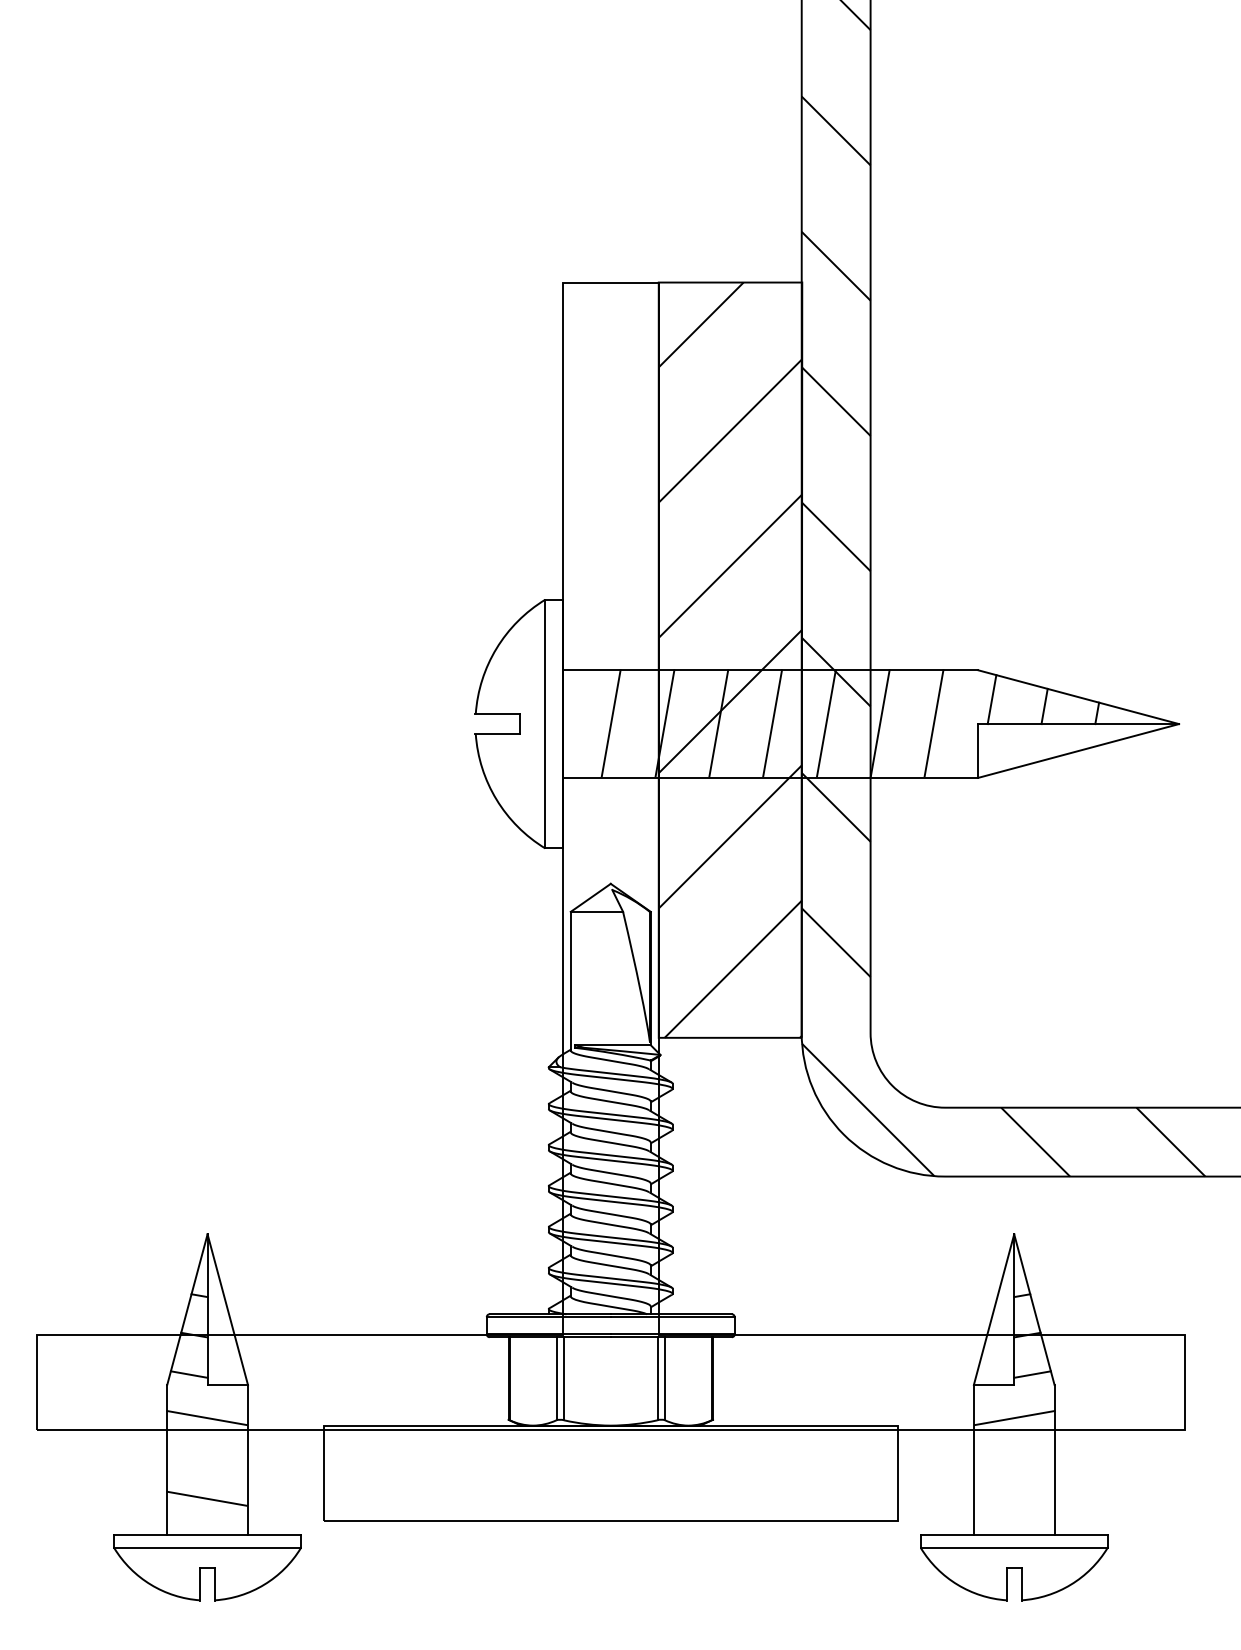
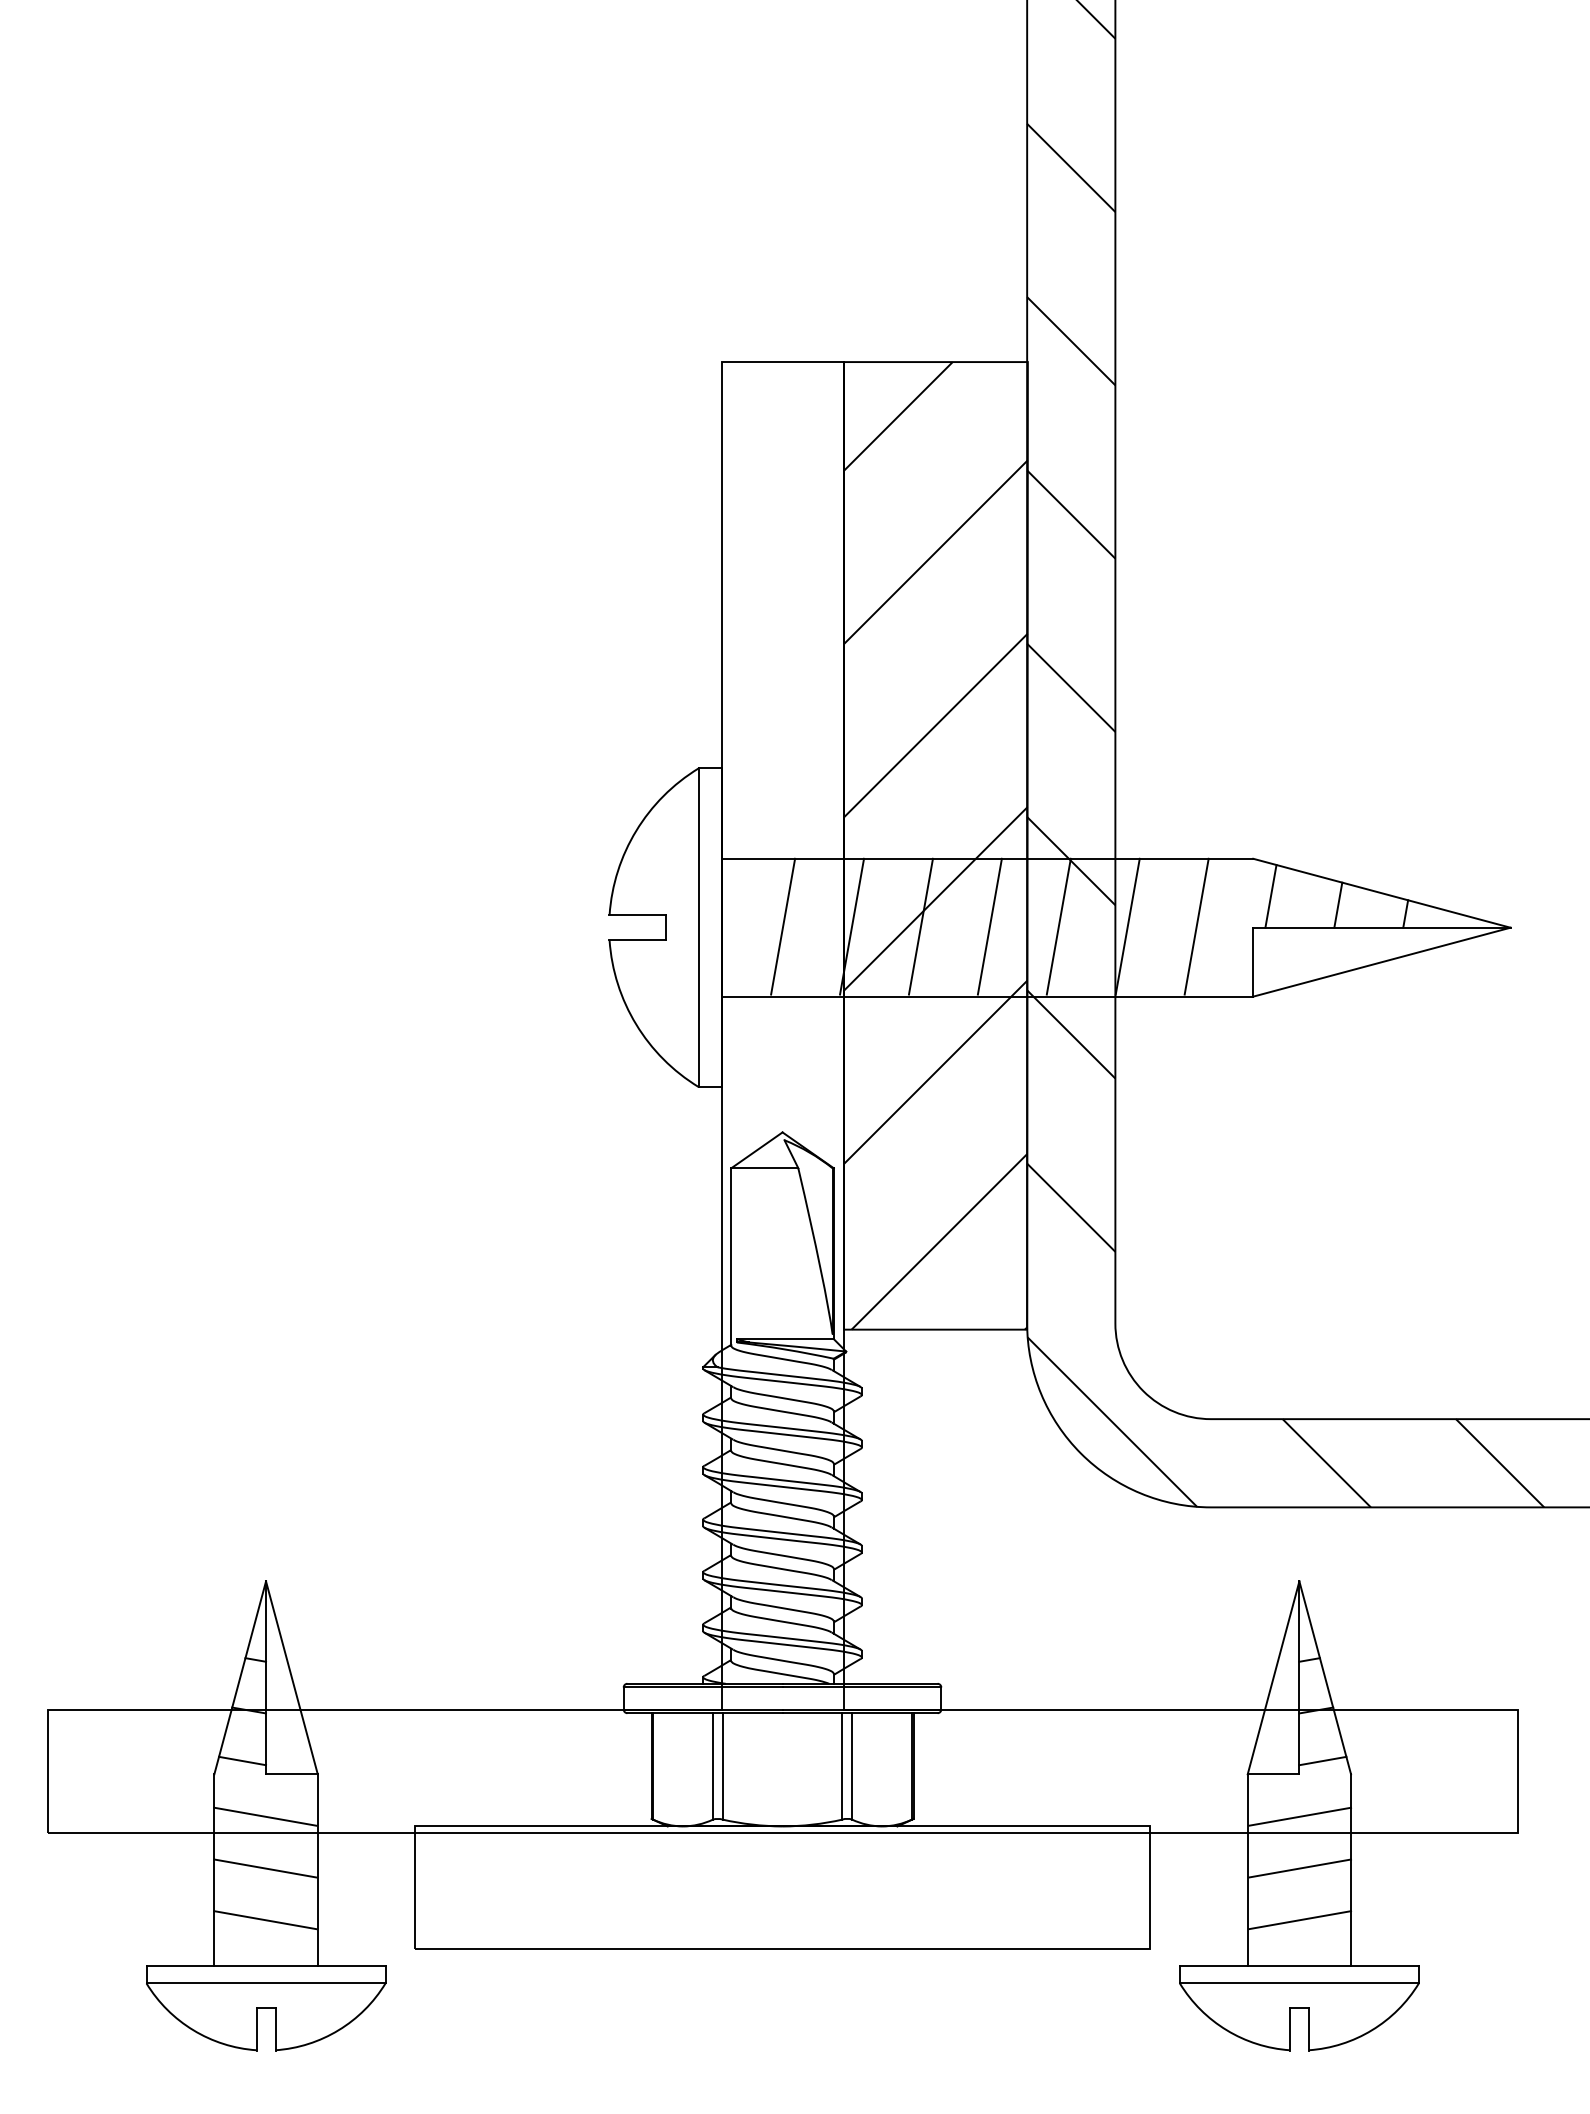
line: (207, 1458) -> (265, 1868), added
line: (1015, 1458) -> (1300, 1868), added
line: (1015, 1499) -> (1300, 1920), added

